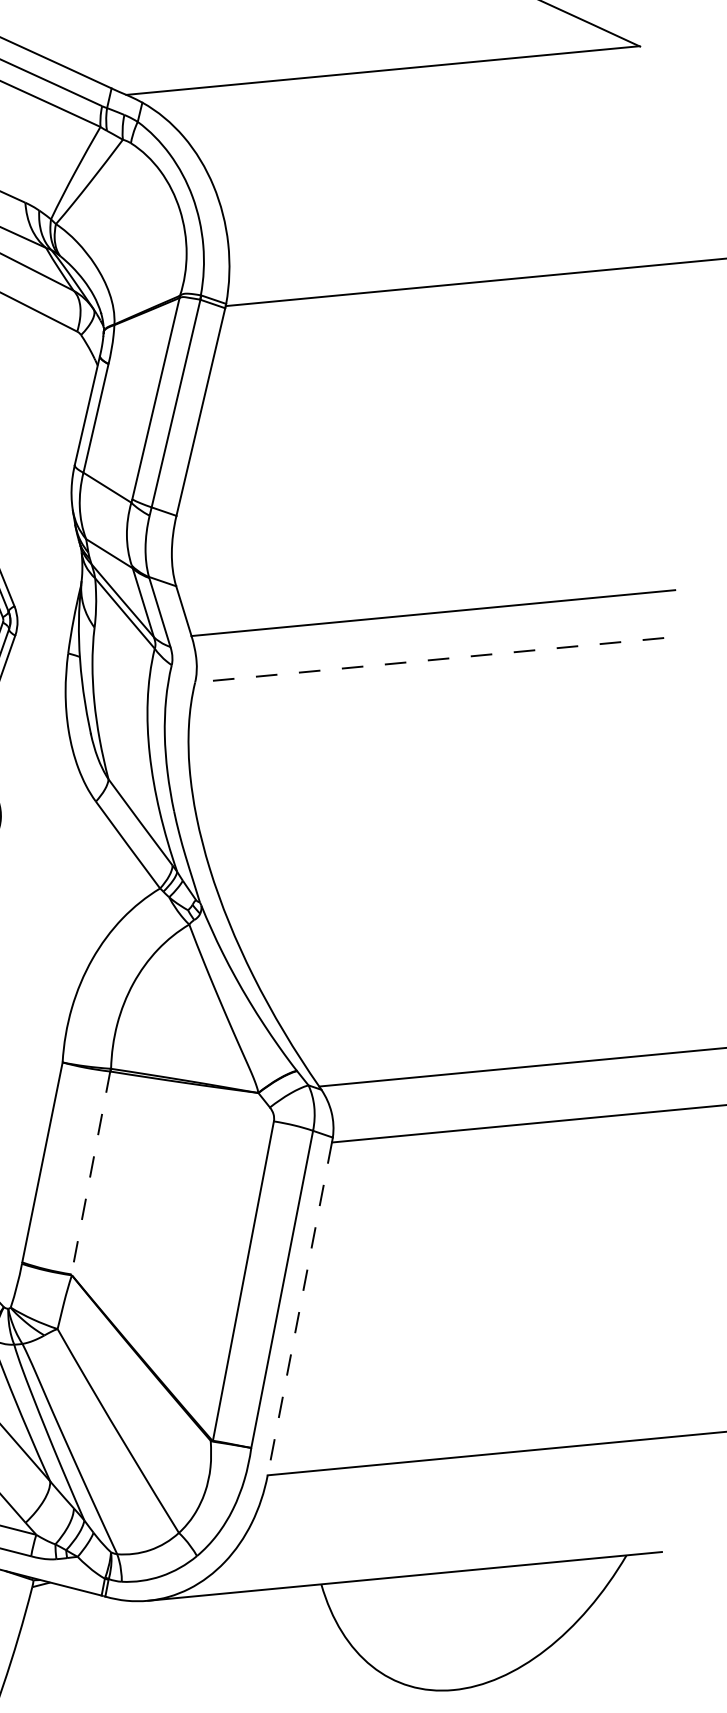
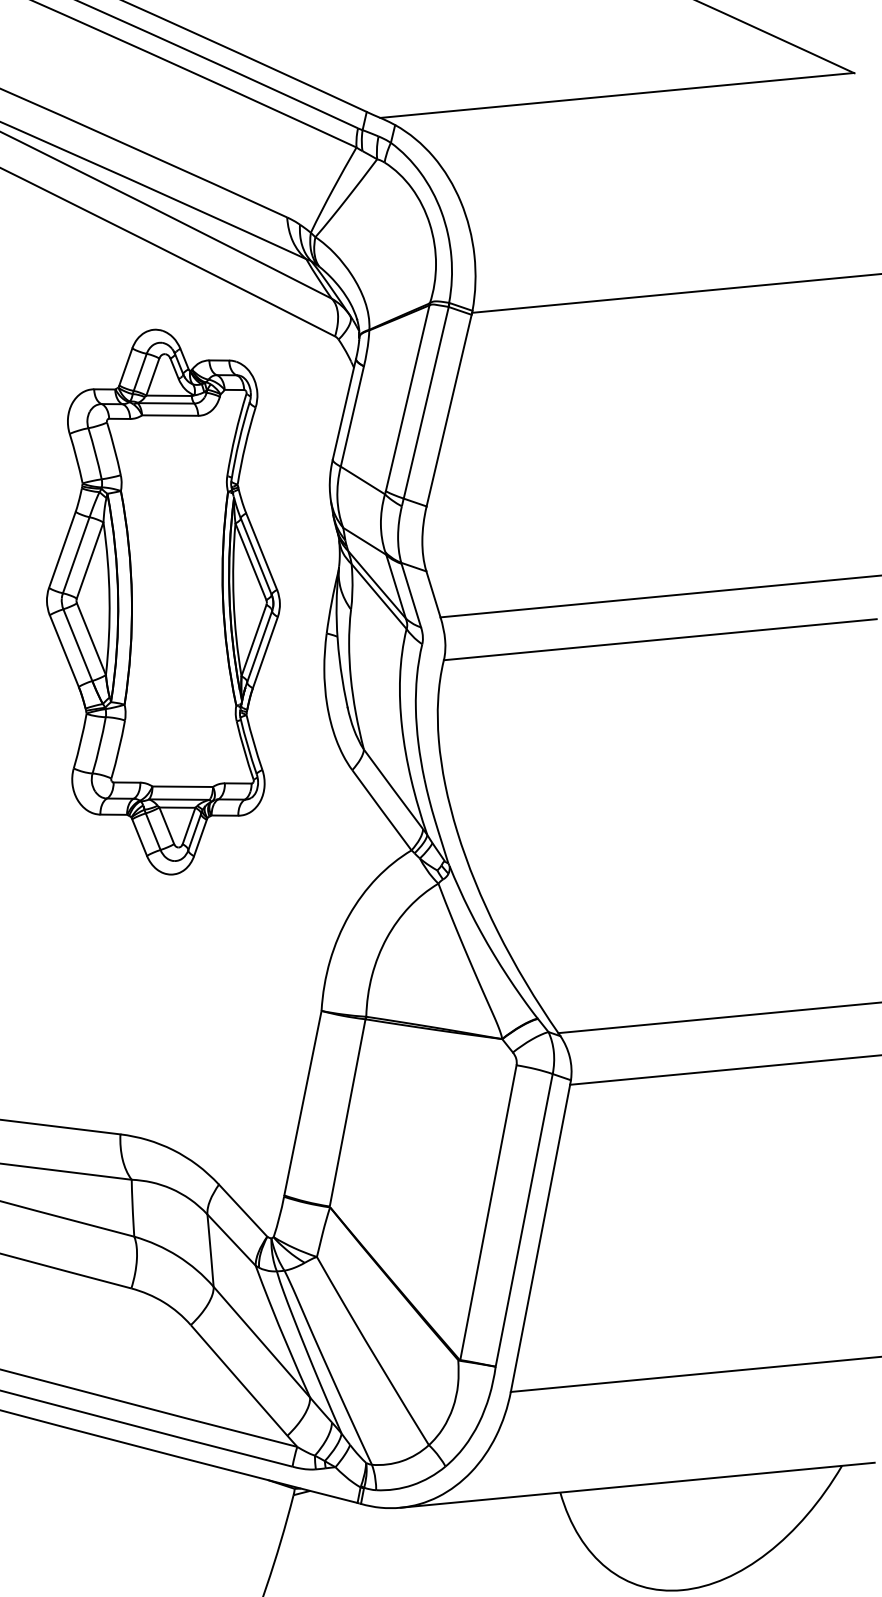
line: (428, 660) -> (659, 639), dashed -> solid
line: (90, 1173) -> (347, 1113), dashed -> solid
line: (299, 1309) -> (540, 1238), dashed -> solid

